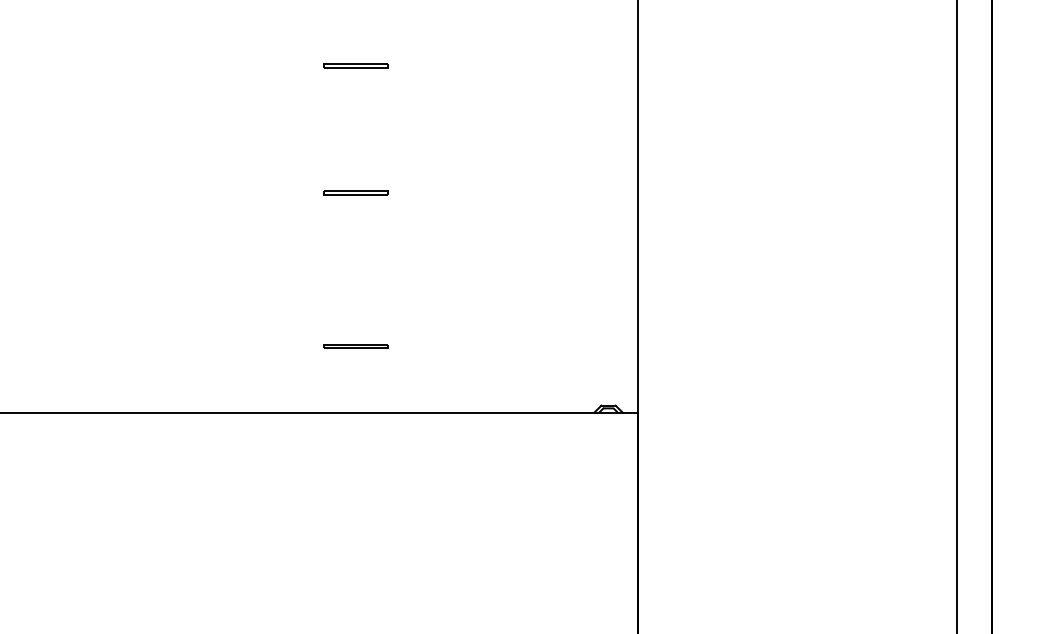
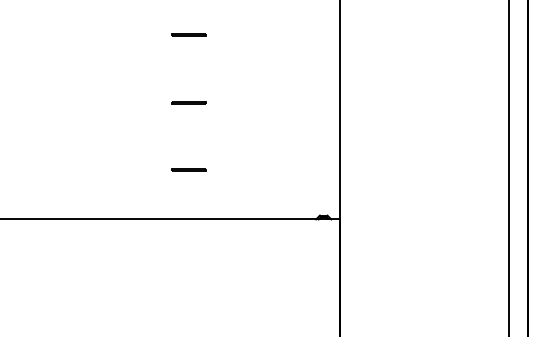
line: (354, 345) -> (188, 169), moved

